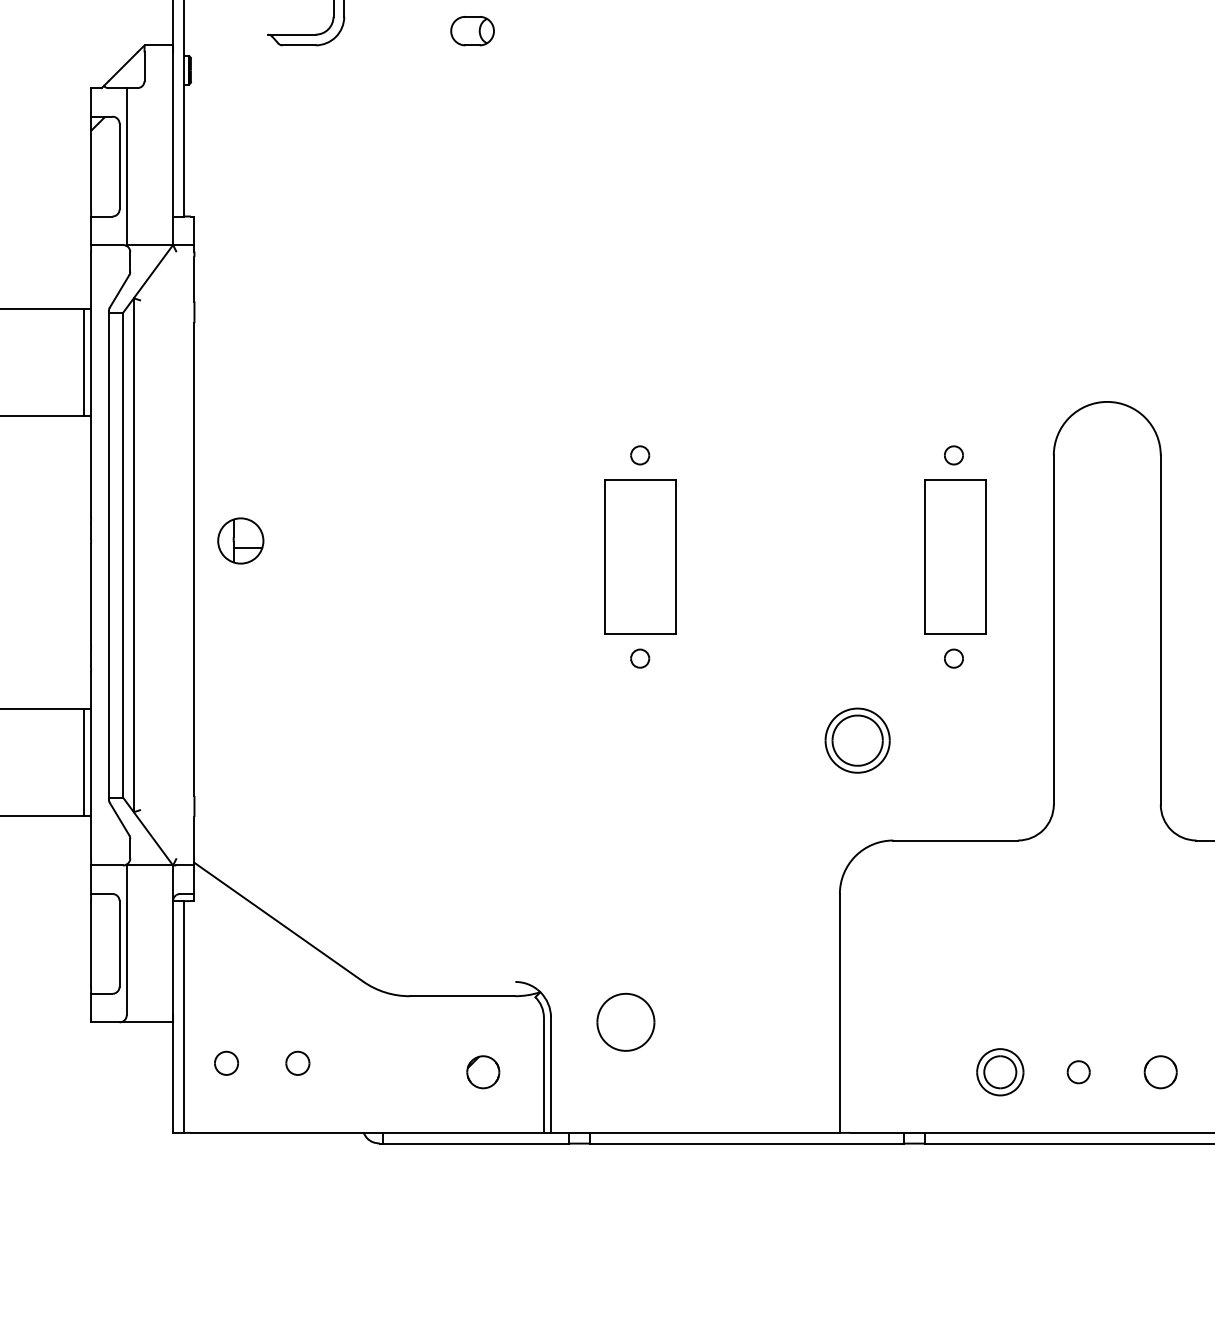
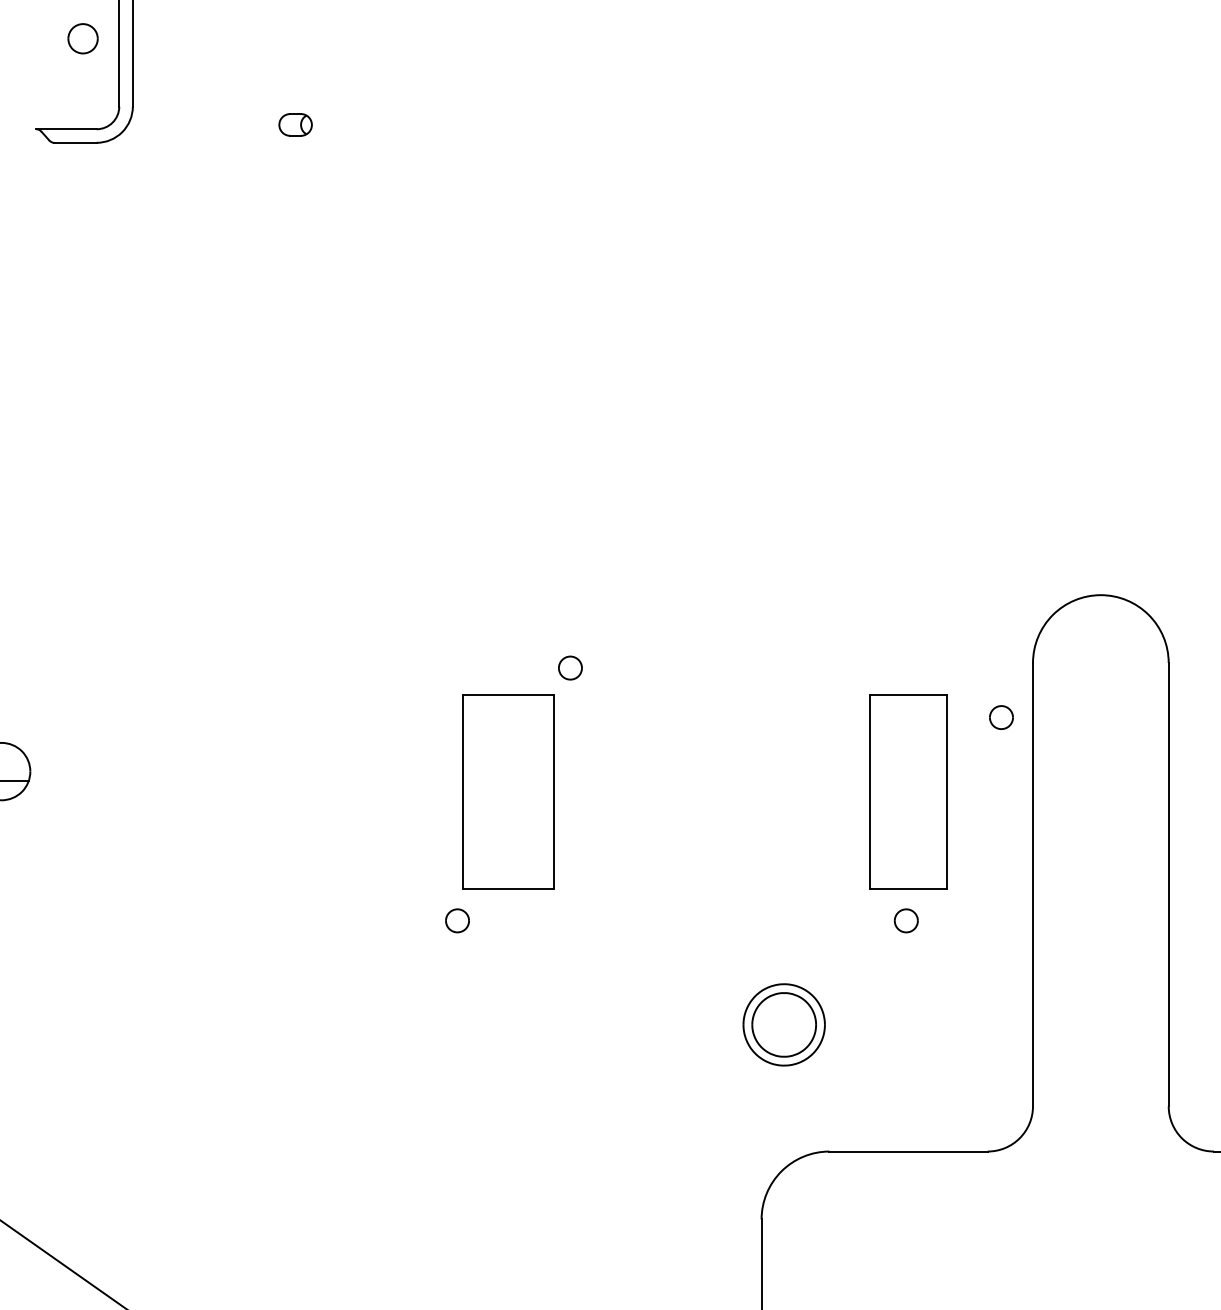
part: (472, 31) -> (295, 125), size x0.6
part: (640, 455) -> (570, 668), moved
part: (953, 455) -> (1000, 717), moved
part: (640, 658) -> (457, 920), moved

